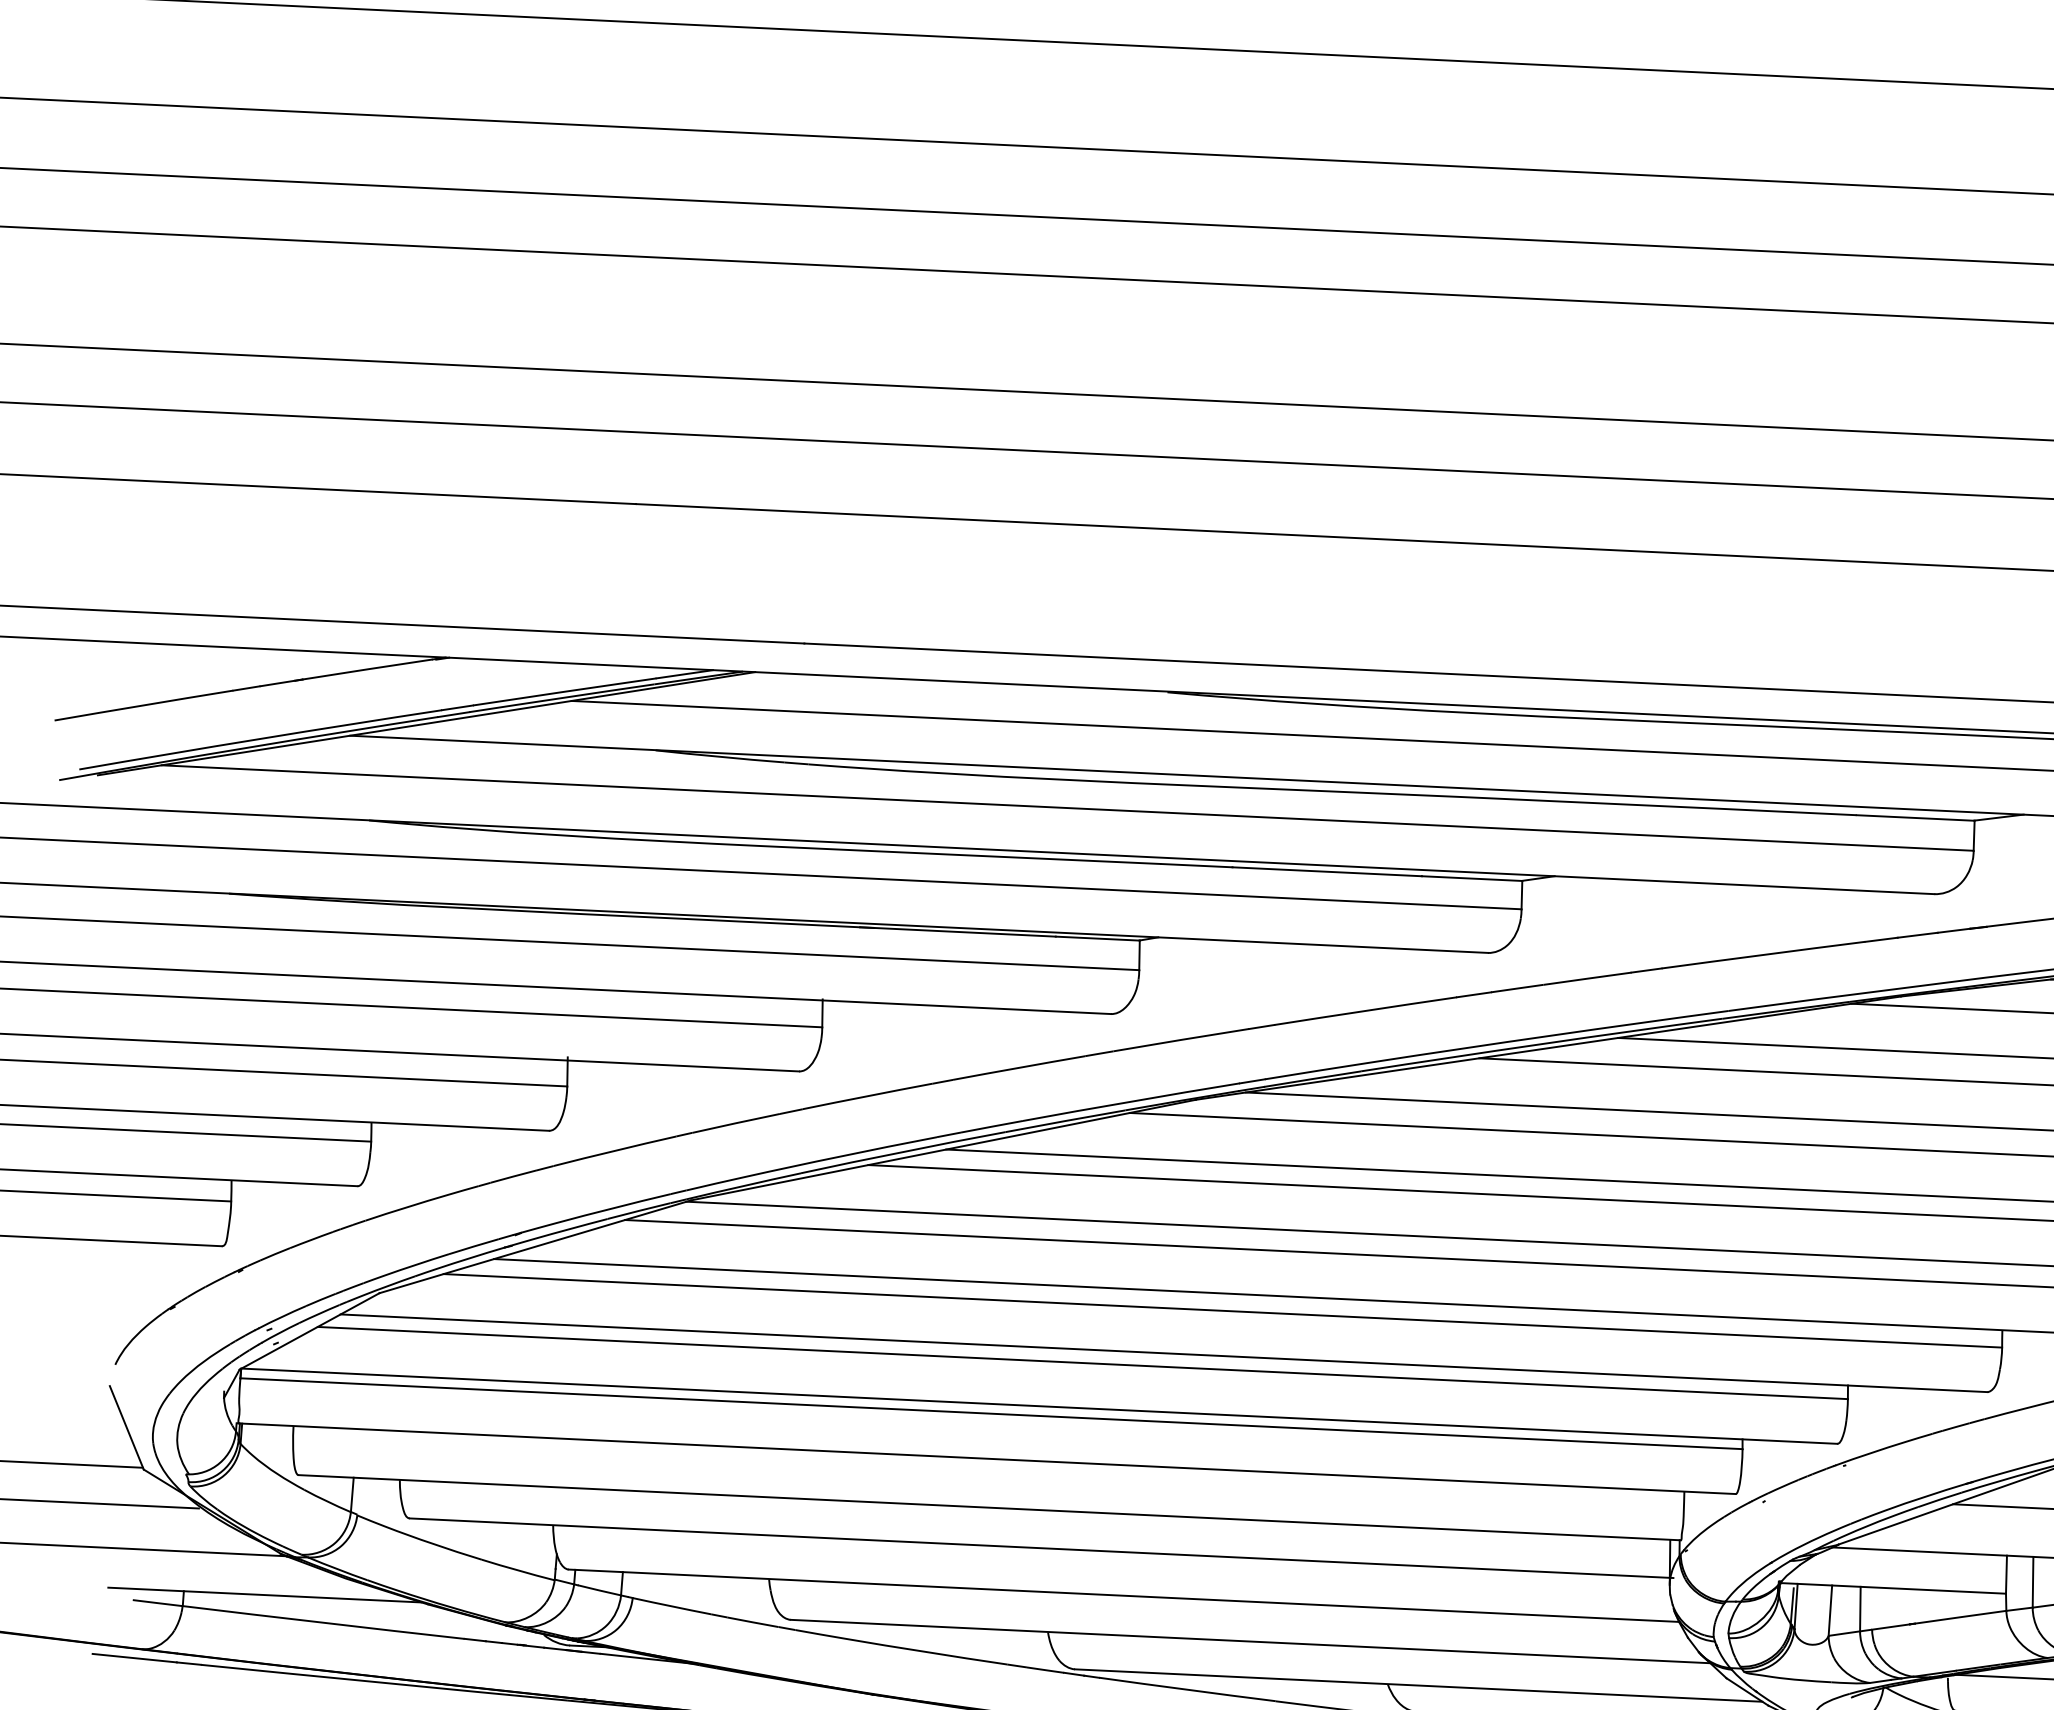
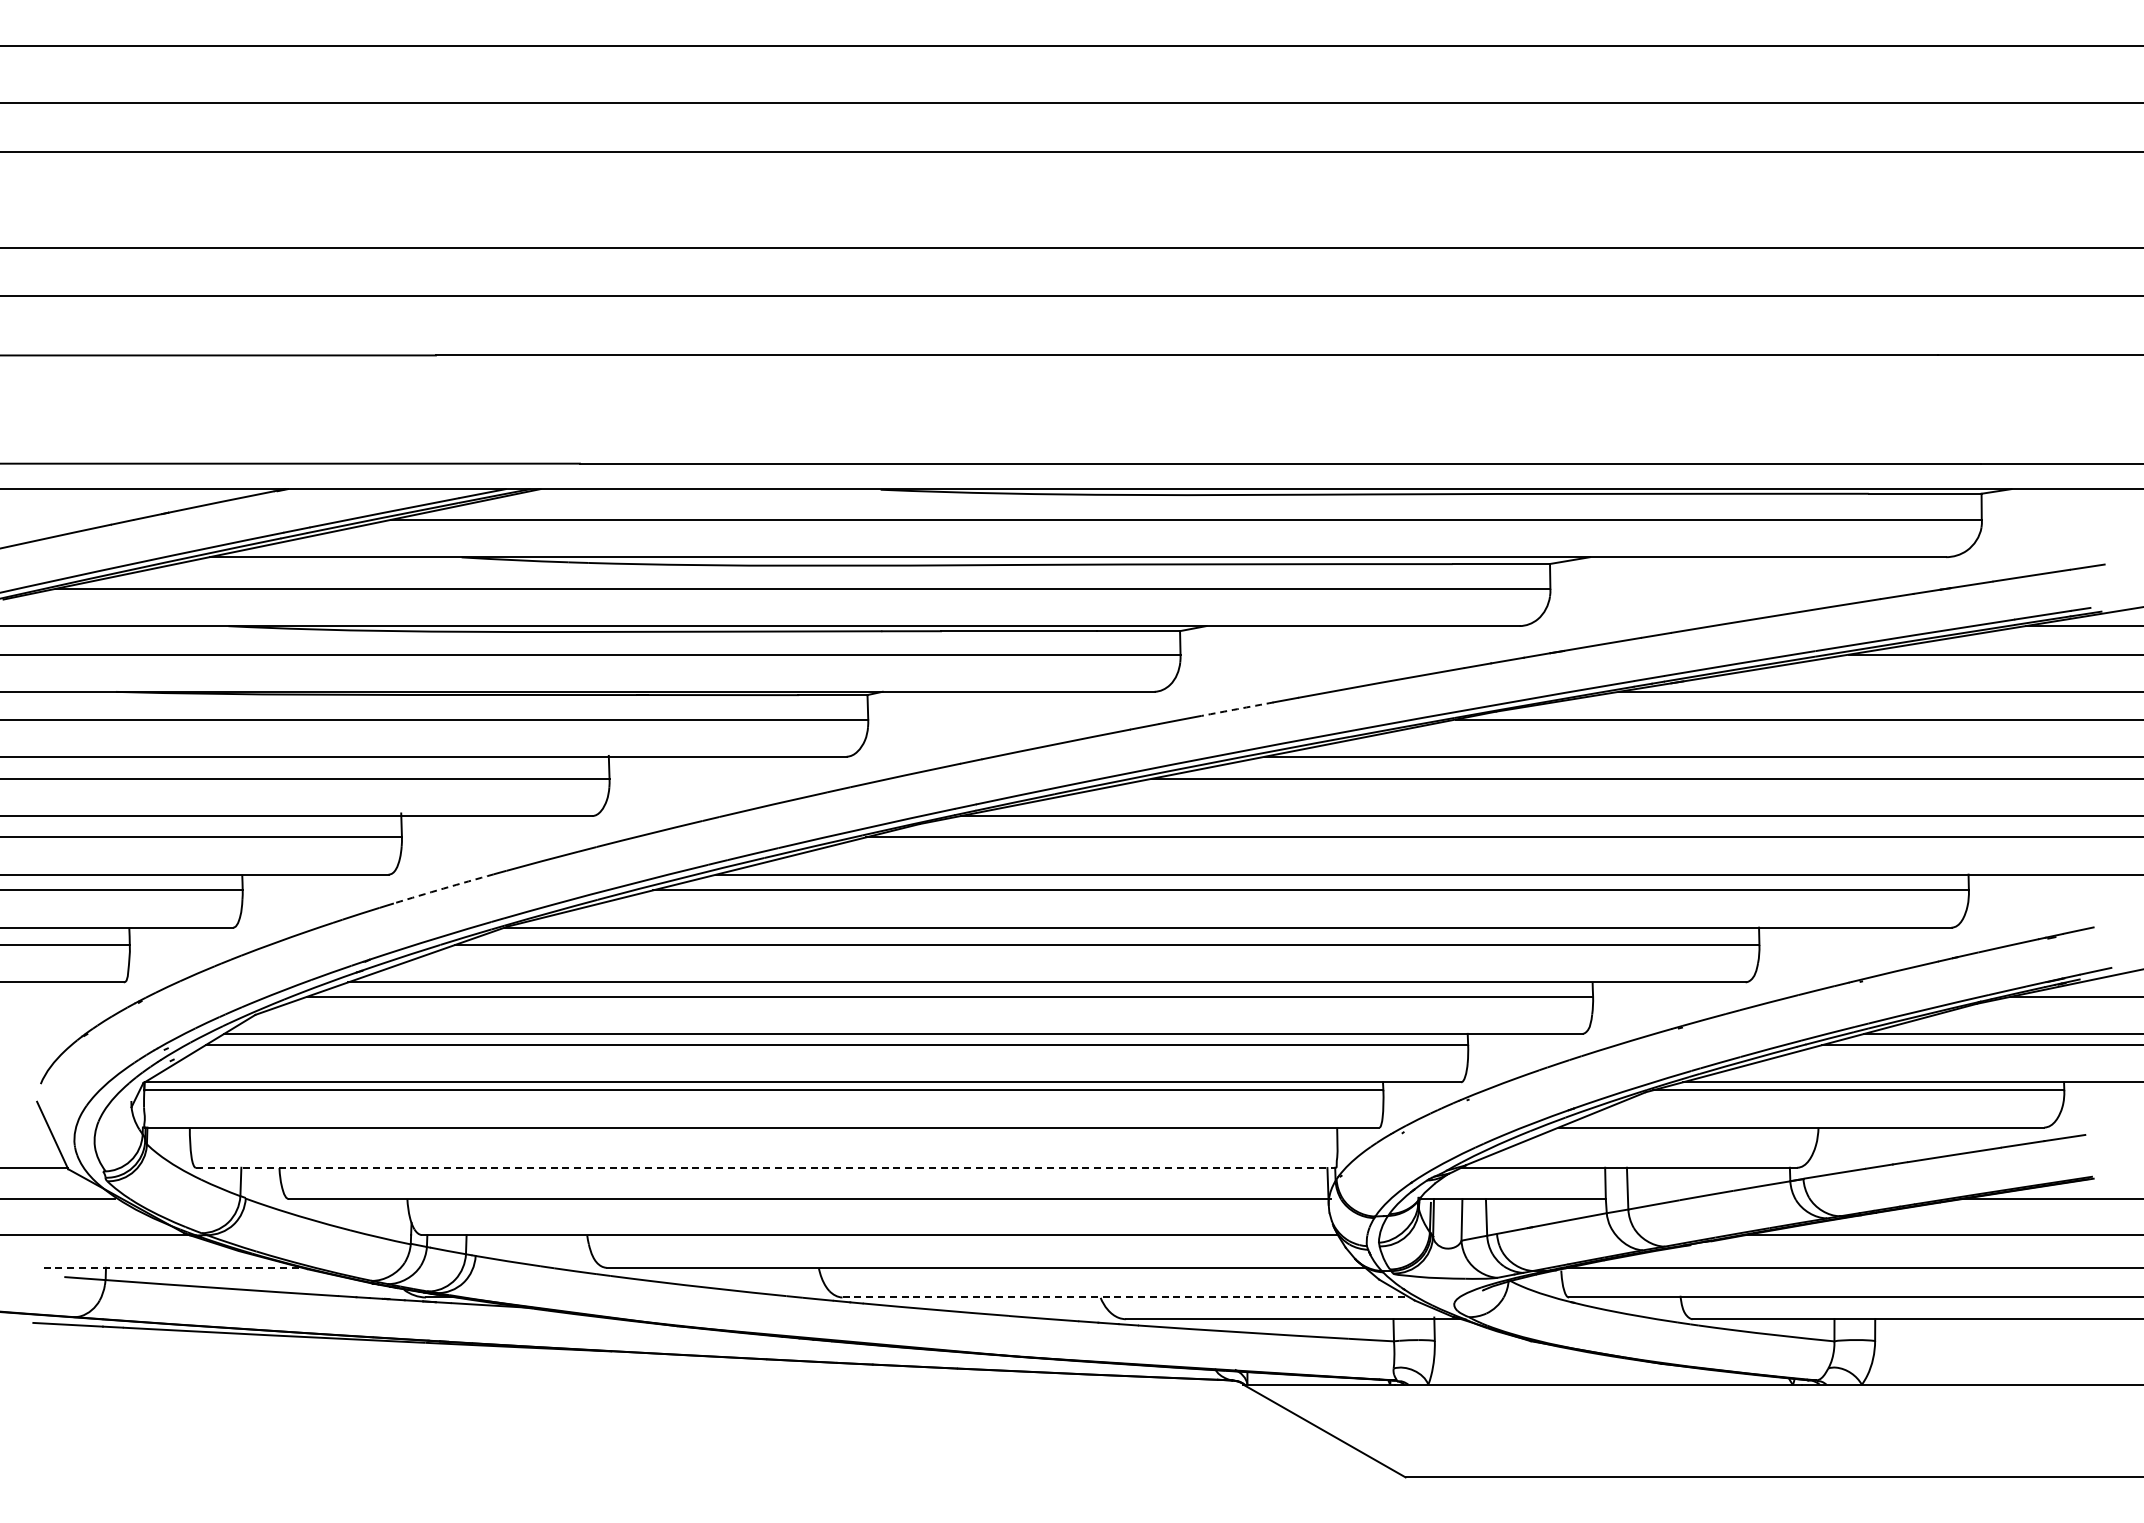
arc: (1587, 979) -> (1237, 709), solid -> dashed
arc: (614, 1150) -> (443, 888), solid -> dashed
line: (990, 1507) -> (766, 1167), solid -> dashed
line: (265, 1594) -> (173, 1267), solid -> dashed
line: (1419, 1685) -> (1126, 1297), solid -> dashed

